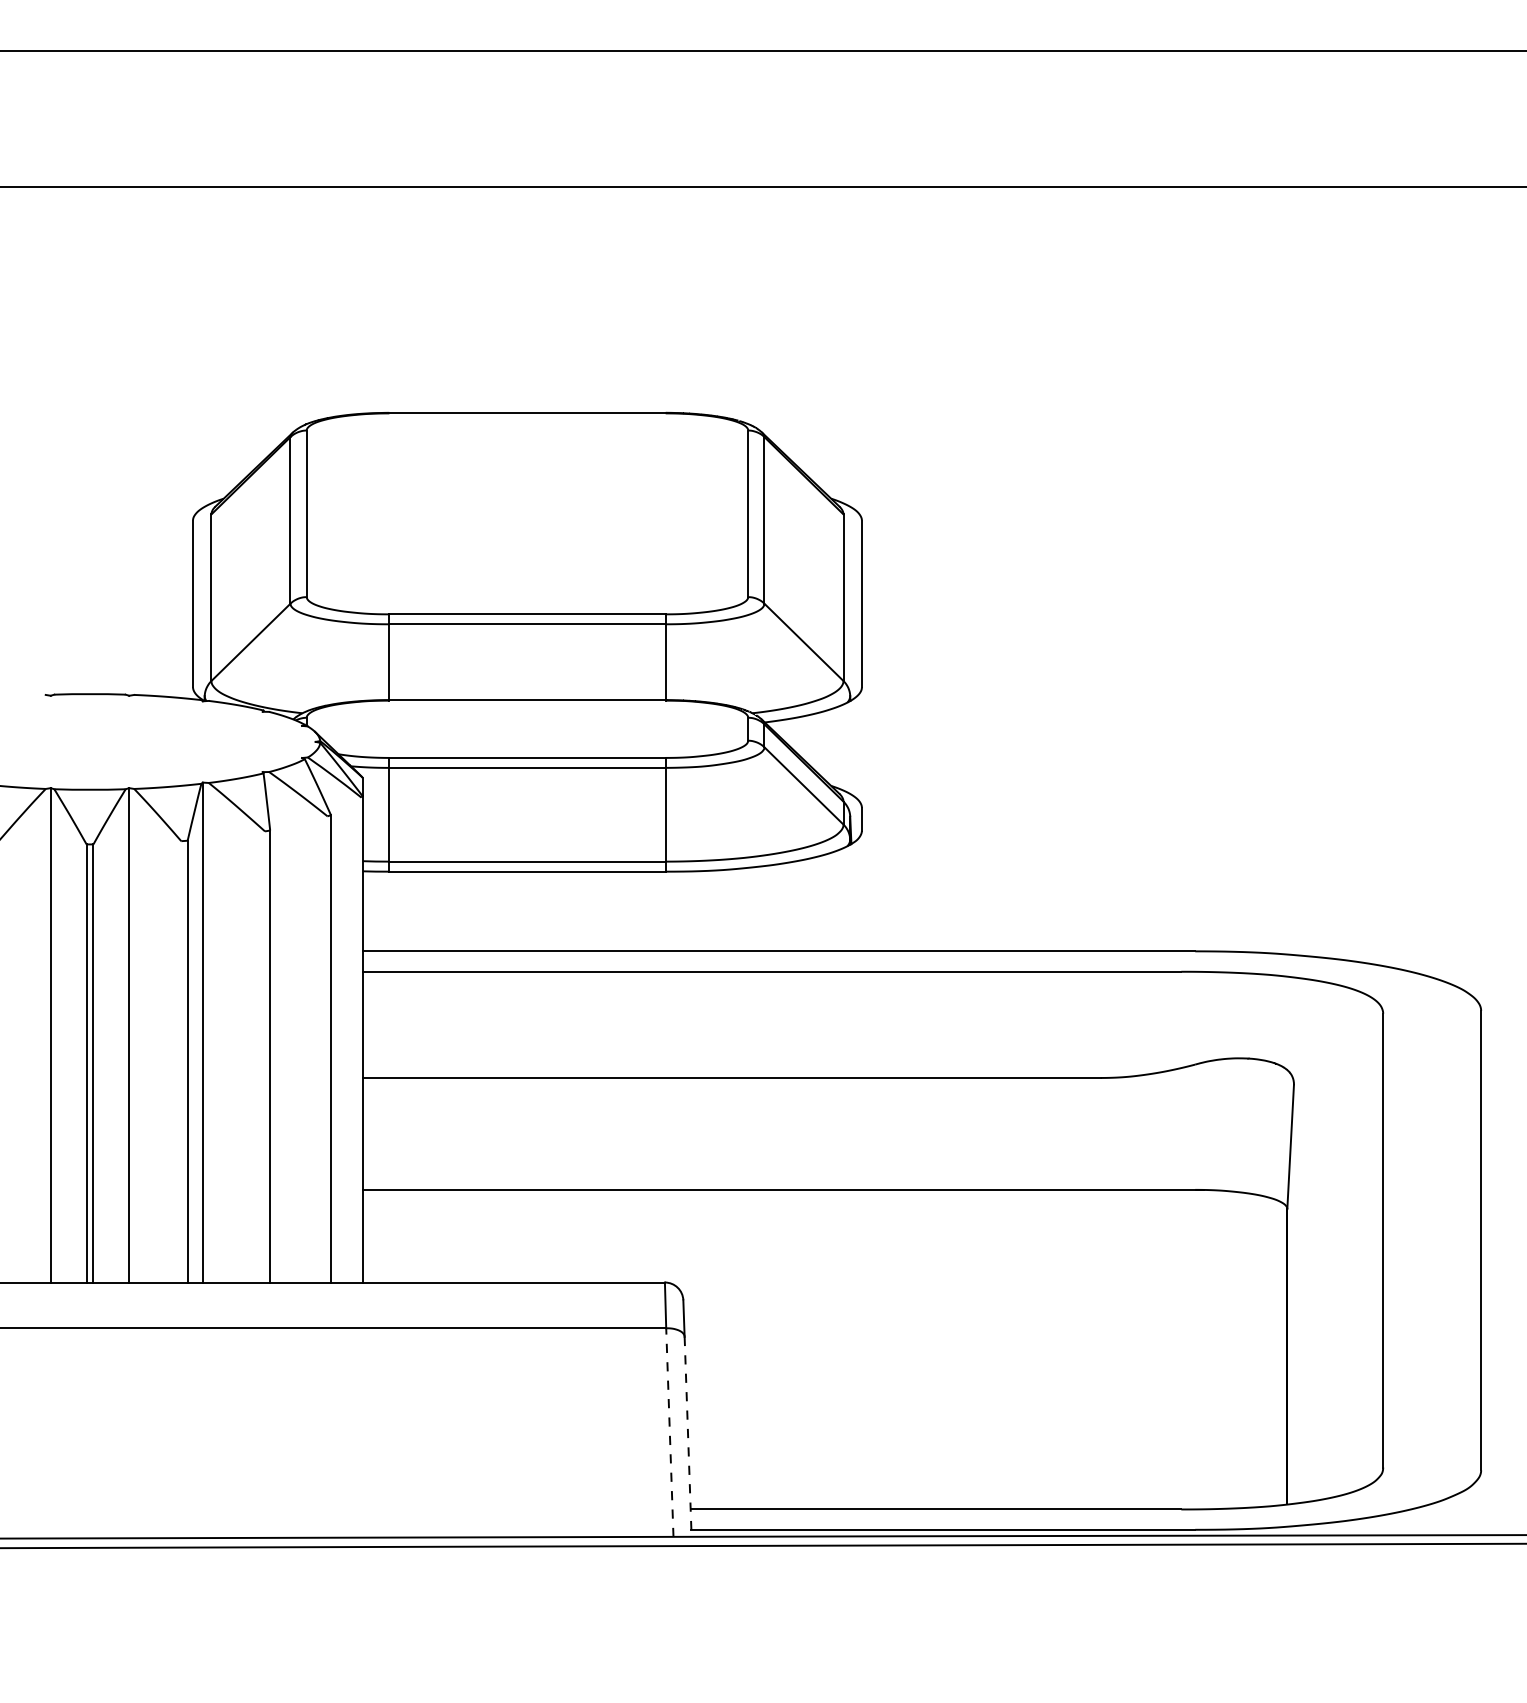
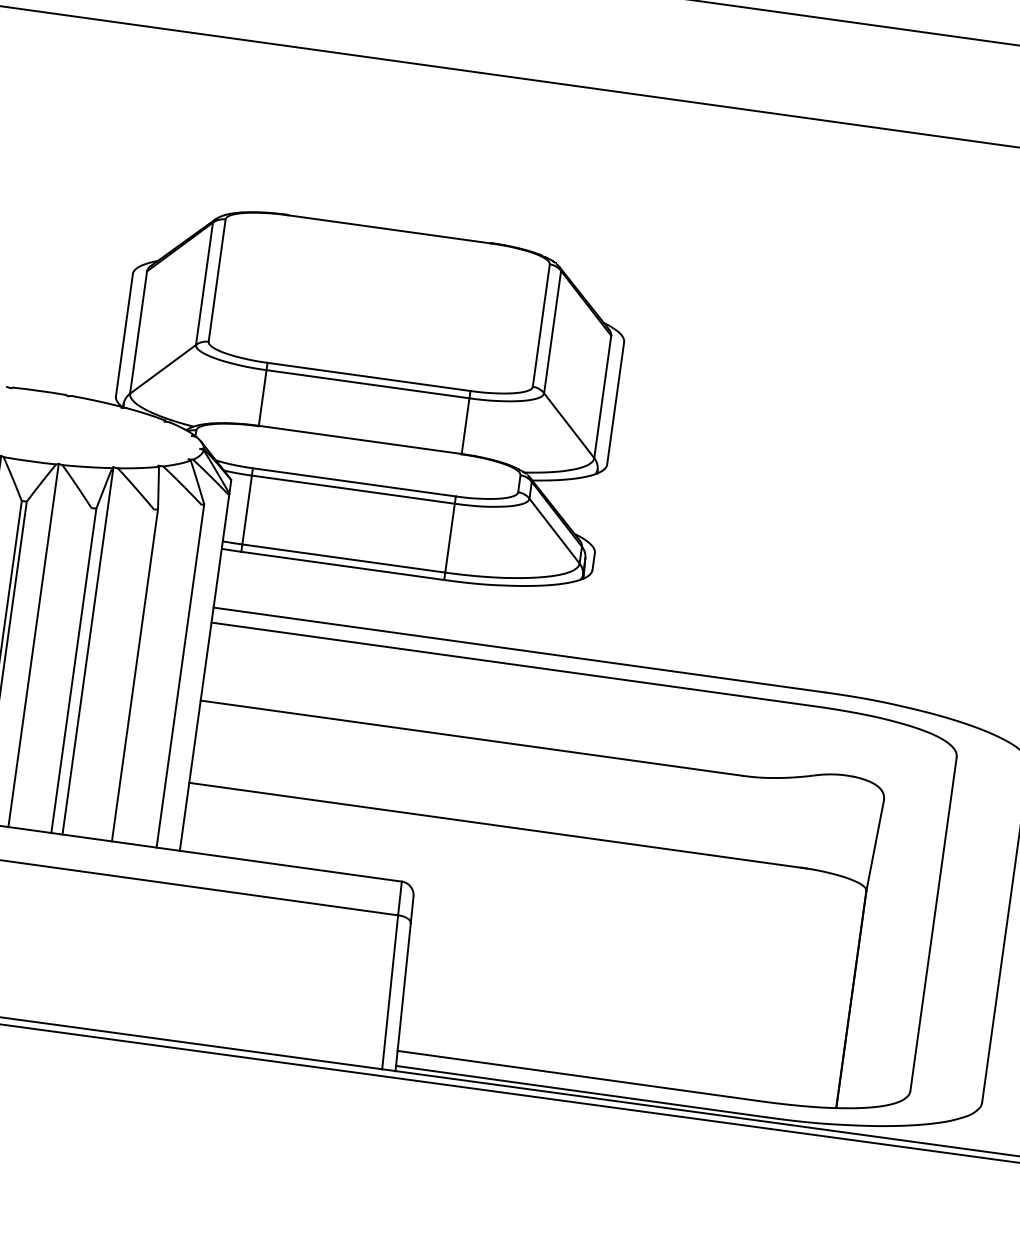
line: (669, 1432) -> (389, 992), dashed -> solid
line: (688, 1437) -> (403, 997), dashed -> solid

